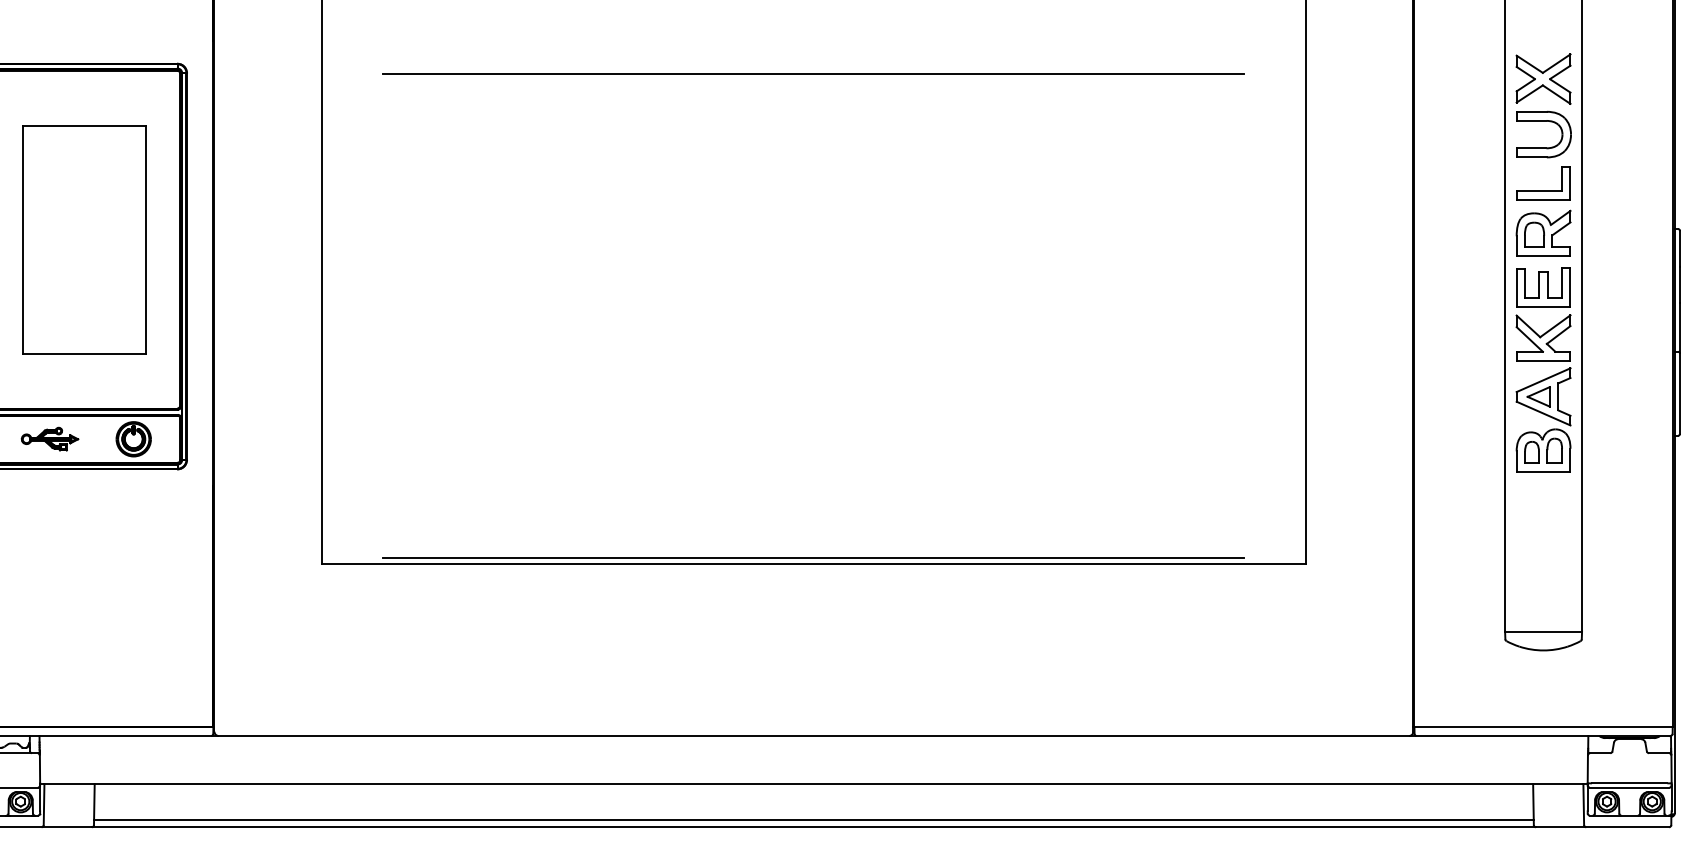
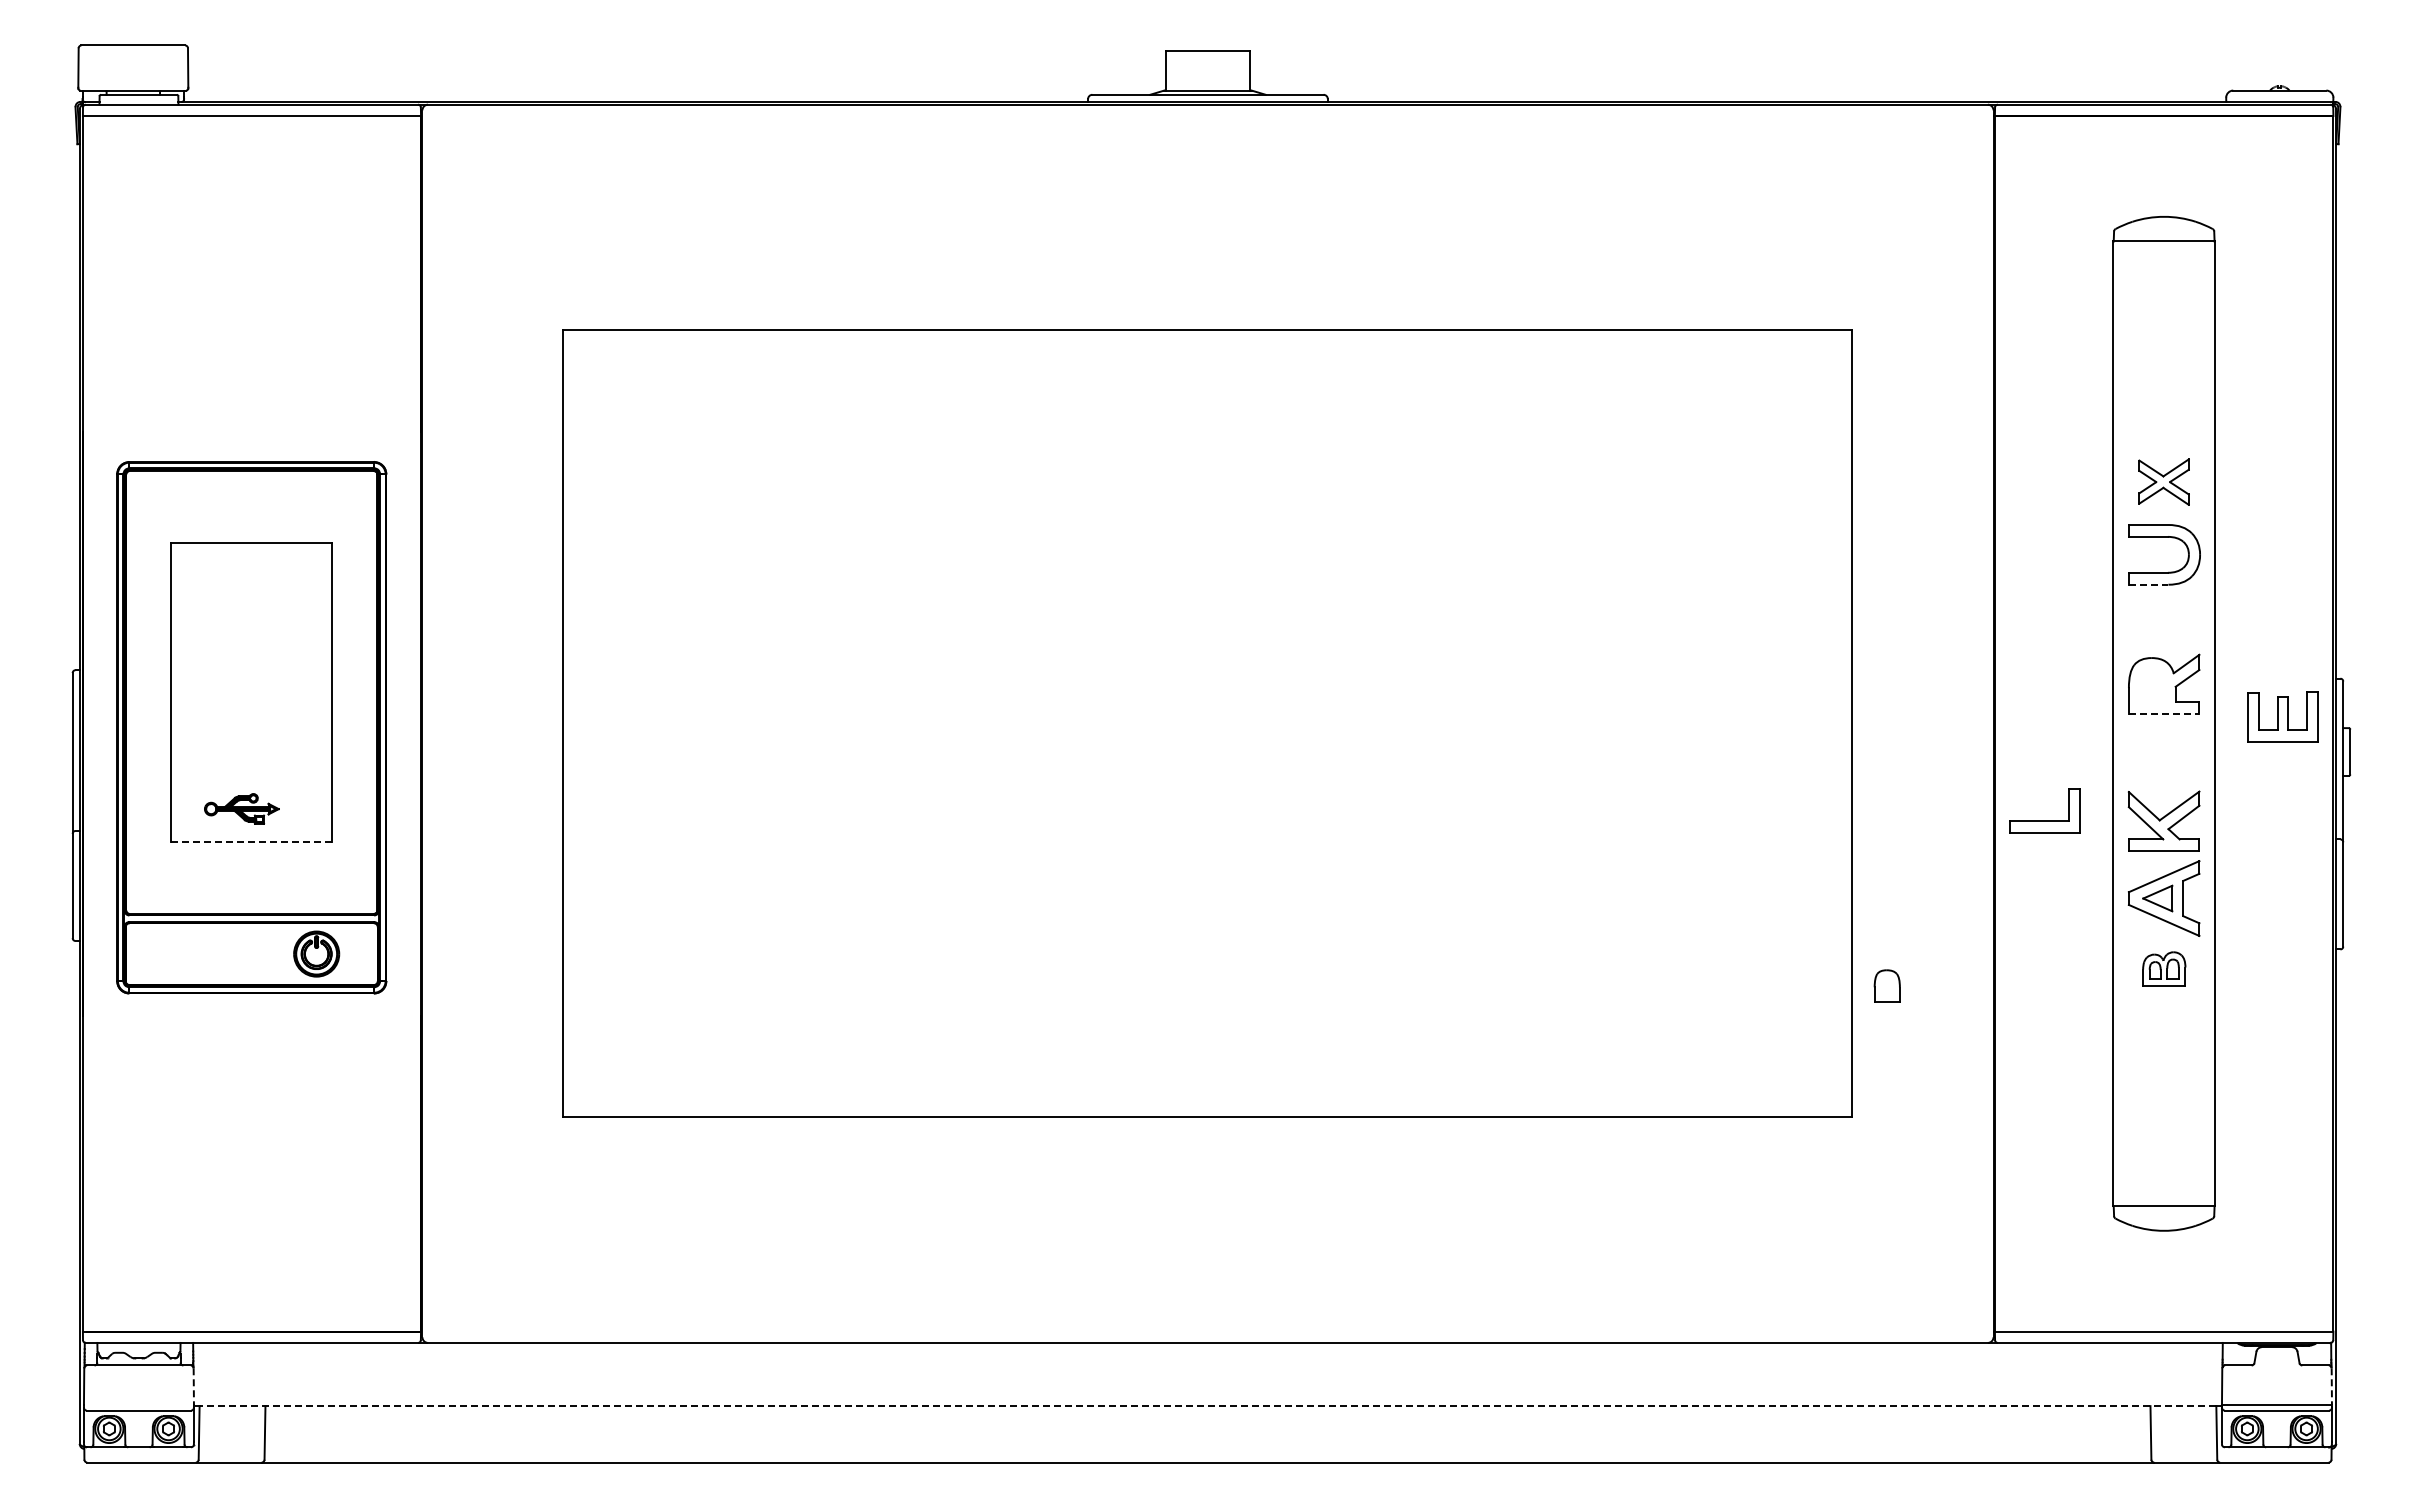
line: (813, 74) -> (1207, 475), removed
part: (1543, 78) -> (2163, 481), size x0.7
line: (1531, 157) -> (2148, 584), solid -> dashed
part: (1543, 190) -> (2044, 820), moved
part: (1533, 234) -> (1886, 985), moved
line: (1543, 256) -> (2164, 714), solid -> dashed
part: (1543, 286) -> (2282, 716), moved
line: (84, 353) -> (252, 841), solid -> dashed
part: (49, 438) -> (241, 808), moved
part: (1543, 450) -> (2164, 968), size x0.6
line: (813, 557) -> (1207, 1109), removed
line: (39, 770) -> (193, 1387), solid -> dashed
line: (1671, 770) -> (2331, 1387), solid -> dashed
line: (813, 784) -> (1207, 1406), solid -> dashed
line: (813, 819) -> (1207, 1452), removed

